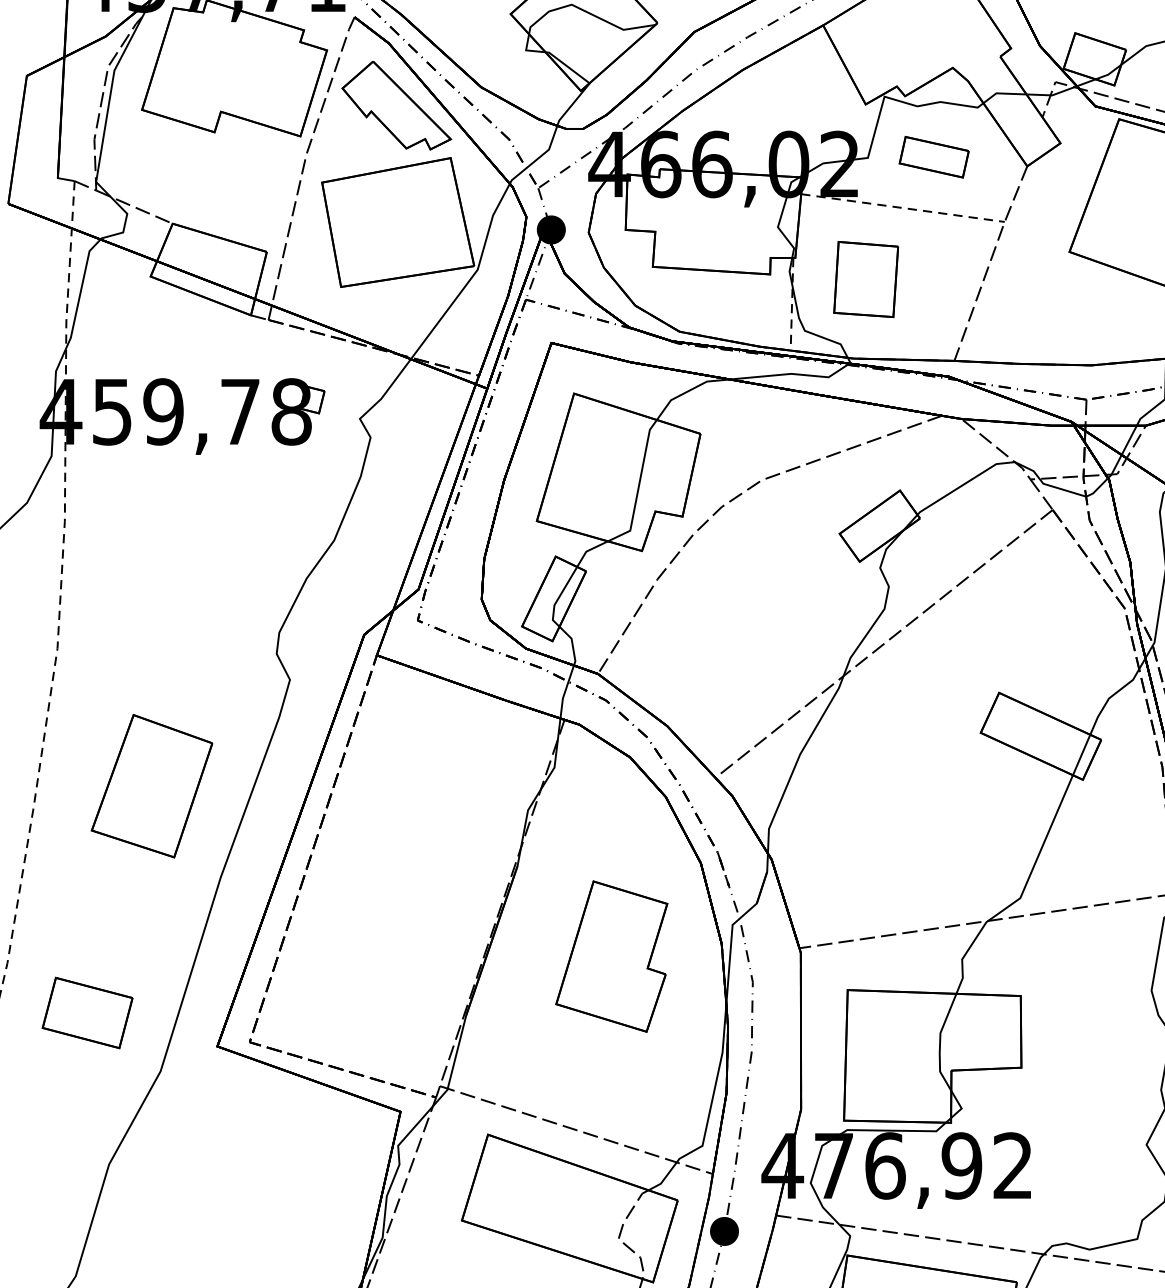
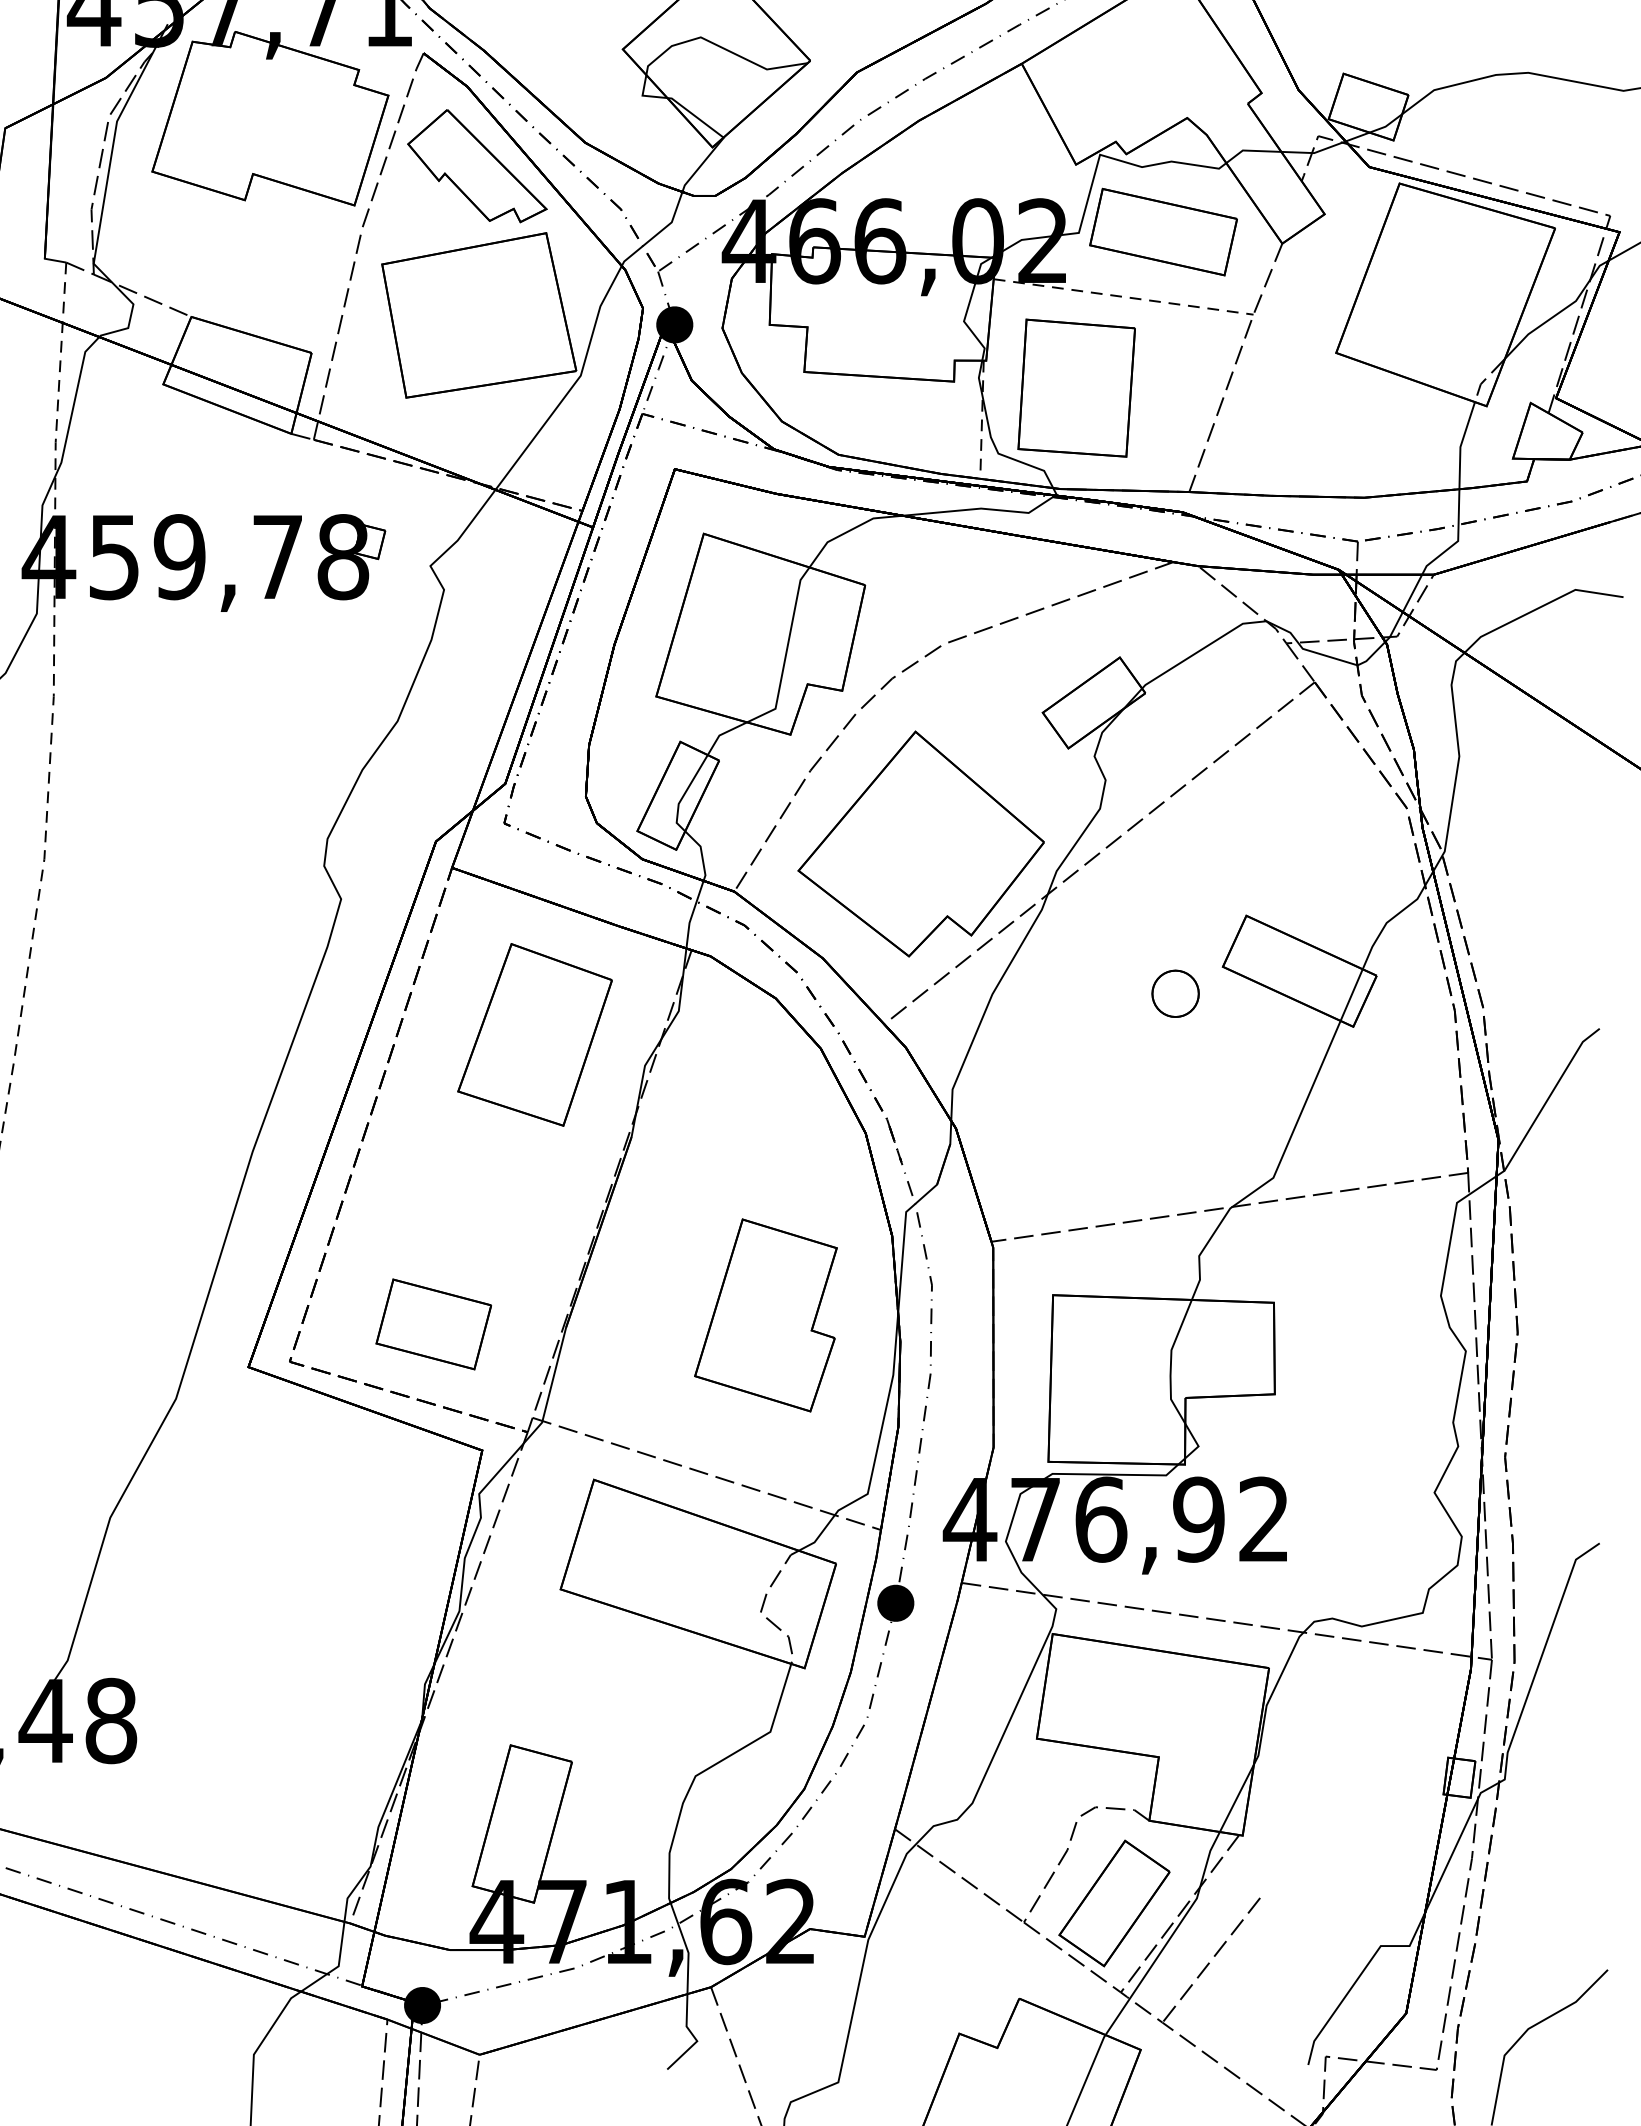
part: (934, 156) -> (1163, 231), size x1.67
part: (866, 279) -> (1076, 387), size x1.43
part: (743, 636) -> (920, 843), added
part: (943, 753) -> (1175, 993), added
part: (151, 785) -> (534, 1034), moved
part: (611, 956) -> (765, 1315), moved
part: (87, 1013) -> (433, 1324), moved

